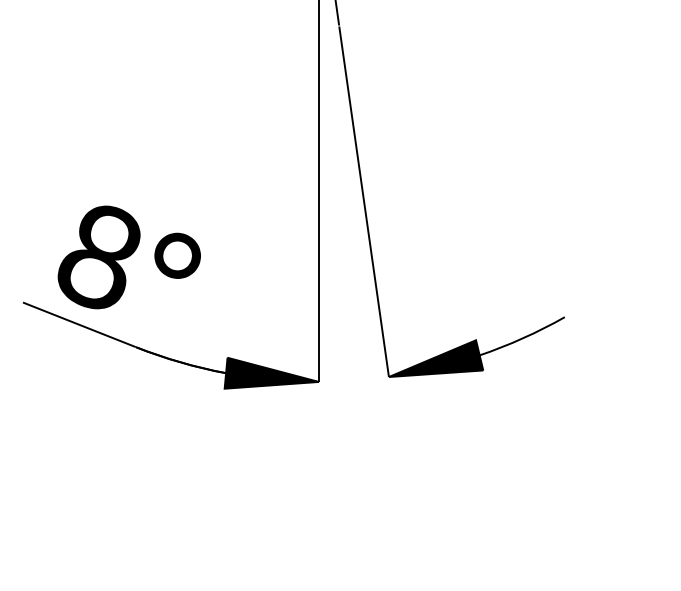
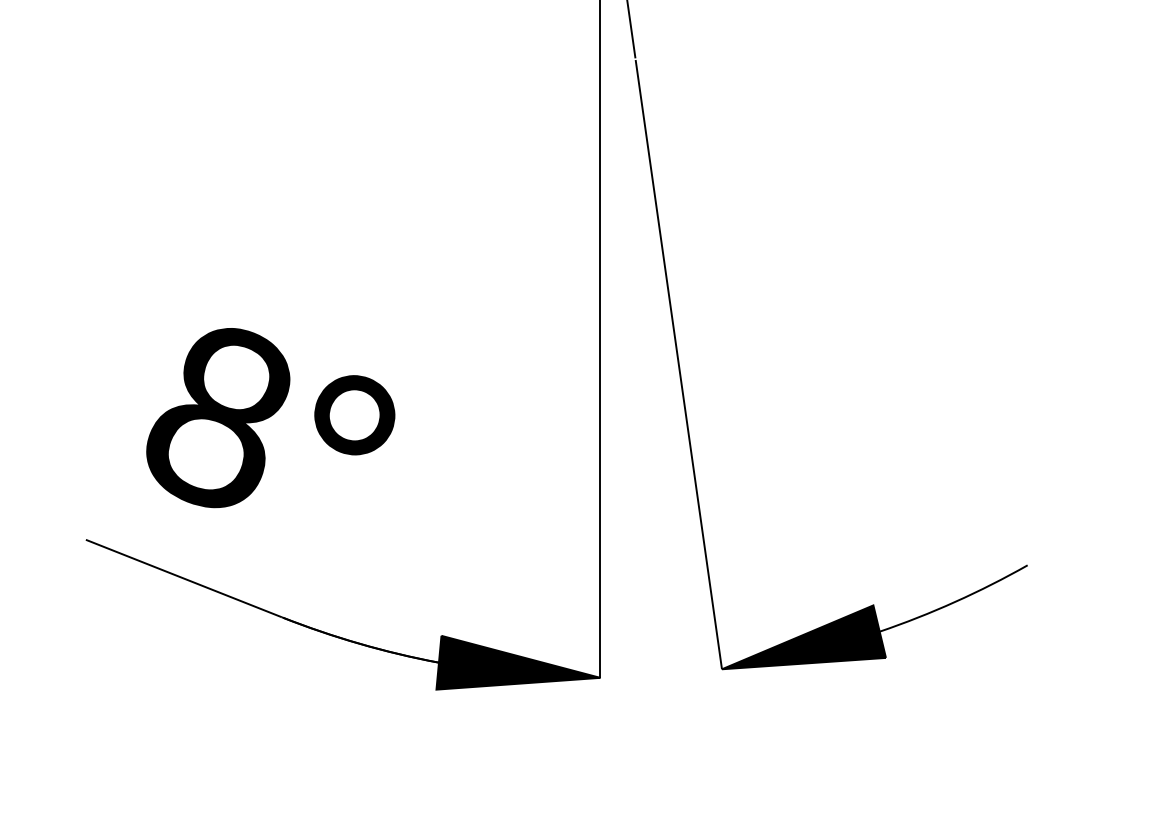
text: (128, 257) -> (269, 418), moved

